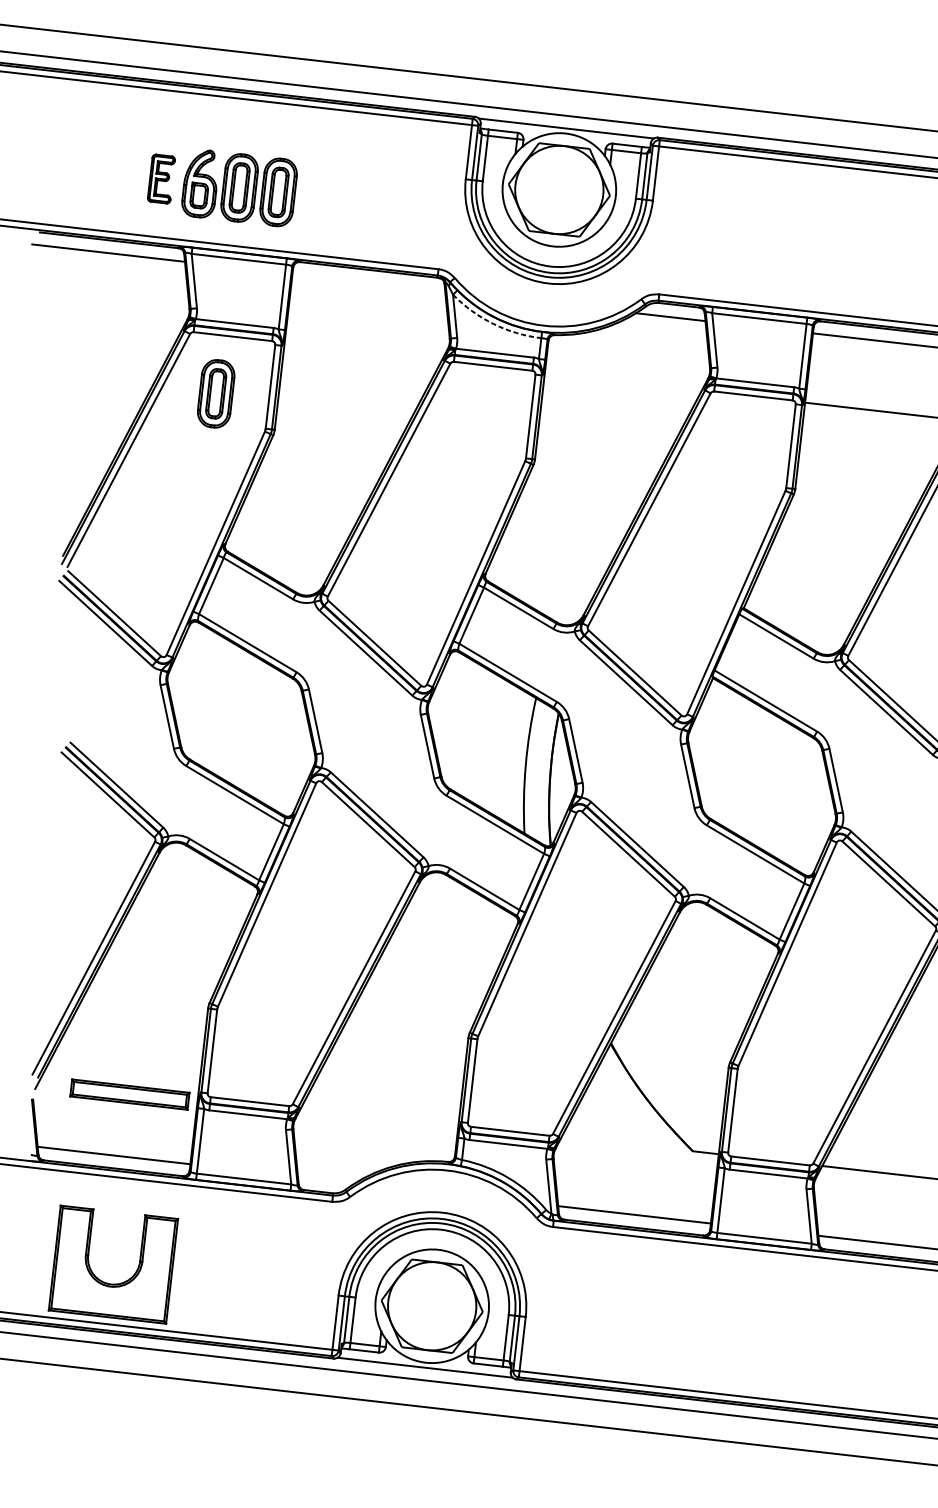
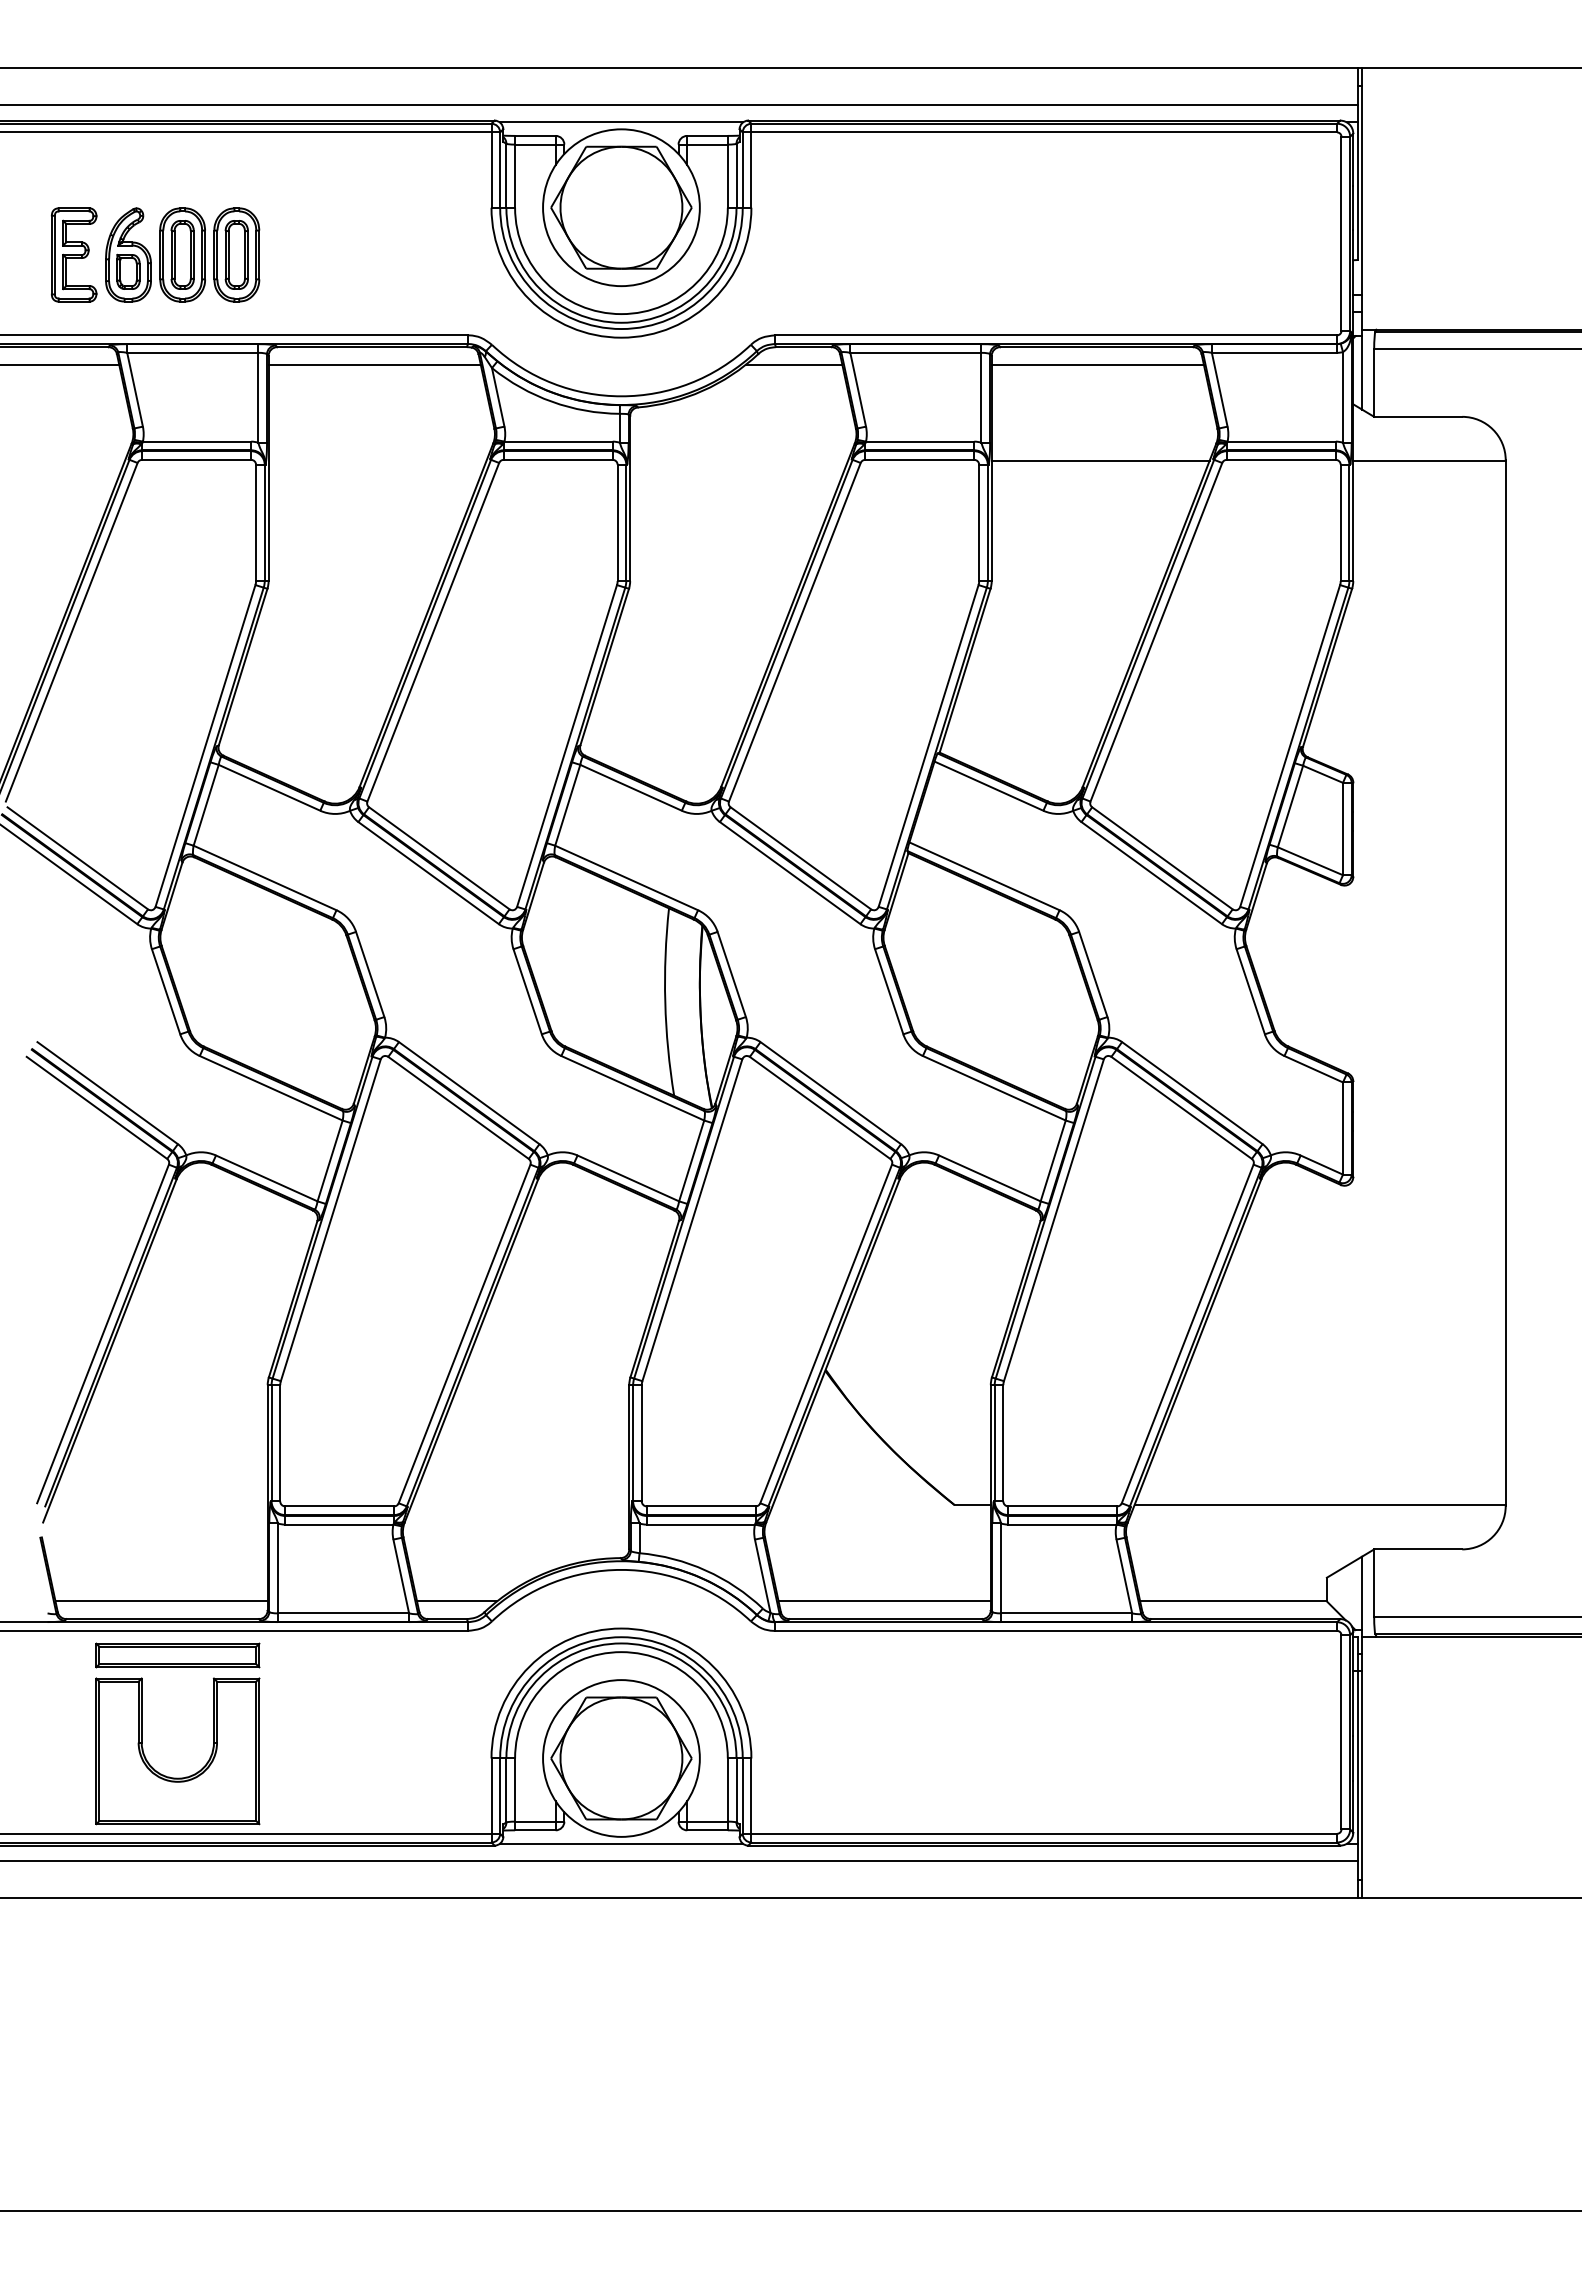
part: (161, 178) -> (73, 254), size x1.43
line: (368, 282) -> (374, 364), added
arc: (493, 323) -> (552, 401), dashed -> solid
part: (216, 393) -> (182, 540), removed
part: (129, 1094) -> (177, 1655), moved
line: (326, 1179) -> (456, 1601), added

